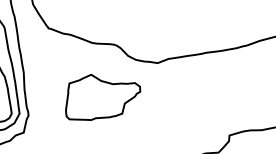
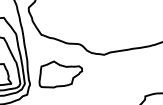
part: (102, 97) -> (60, 74), moved

